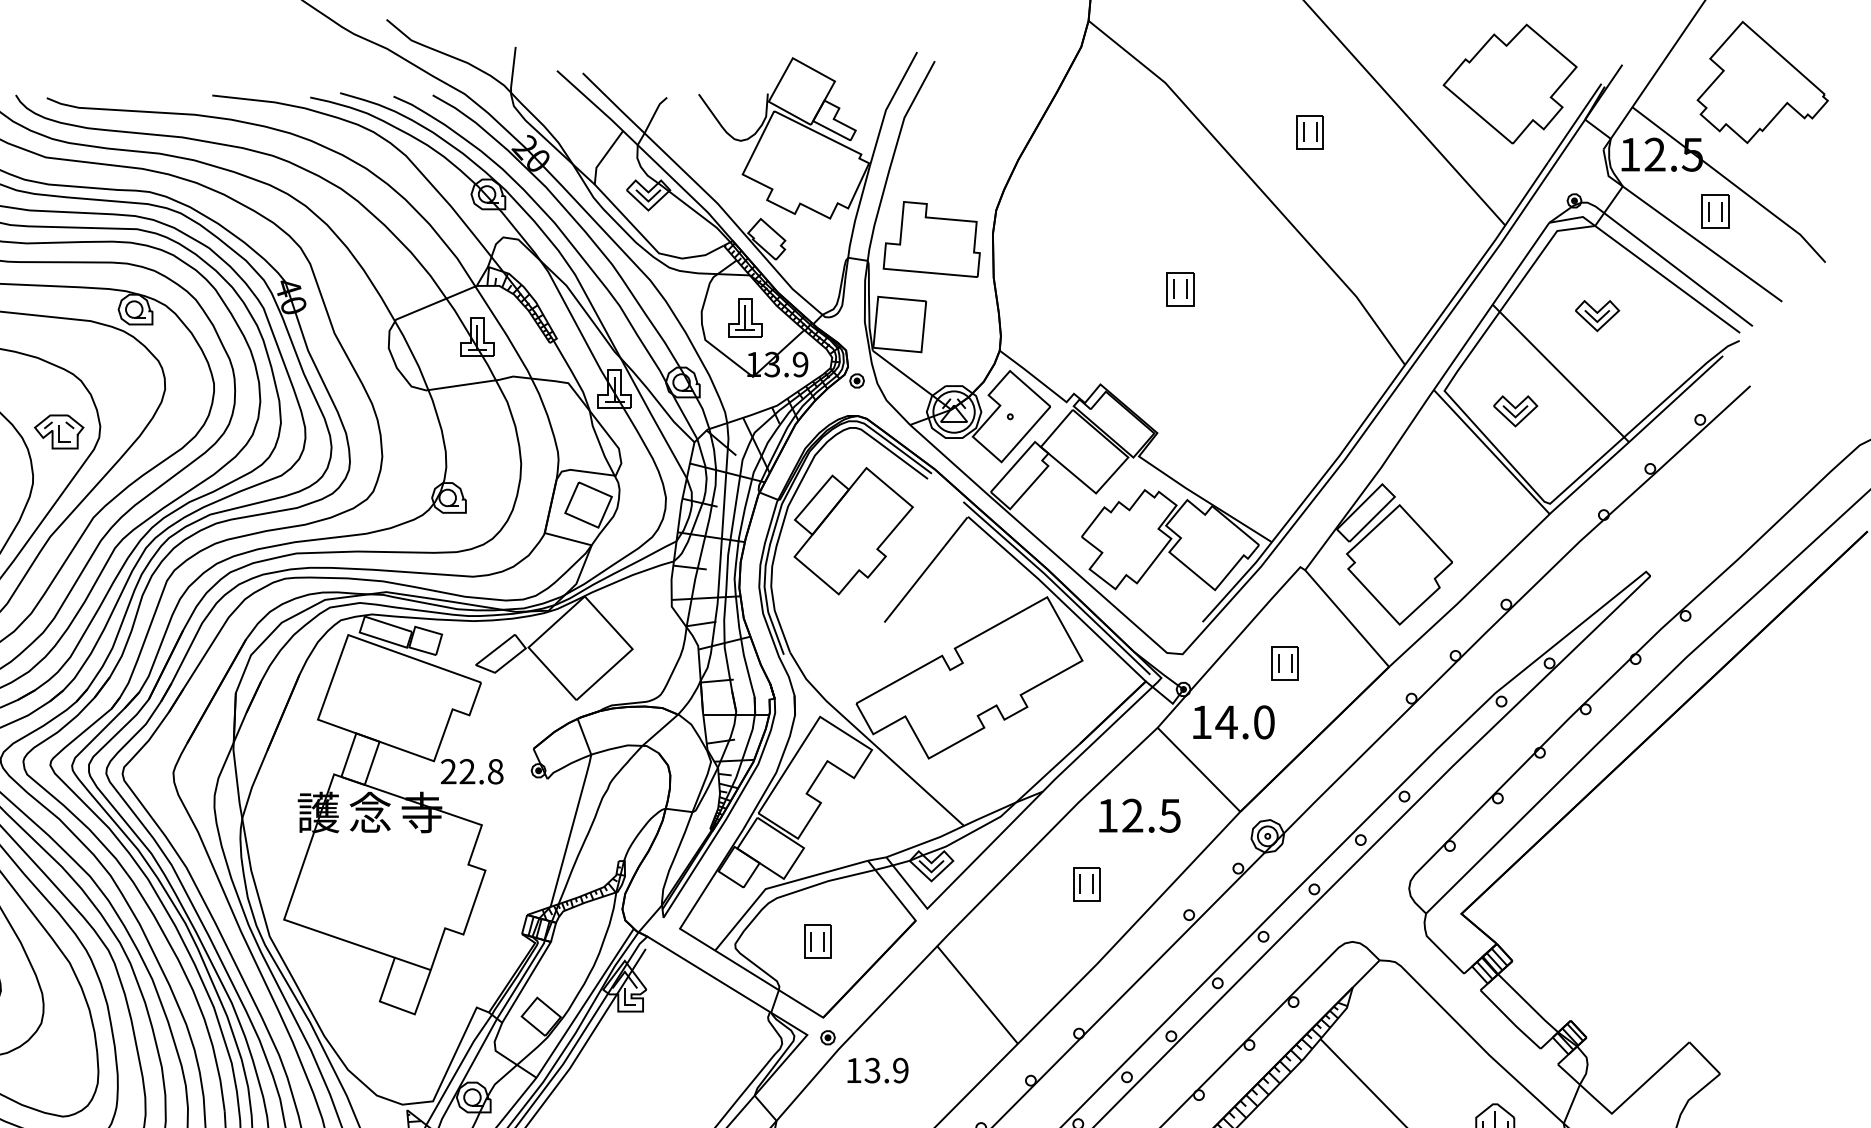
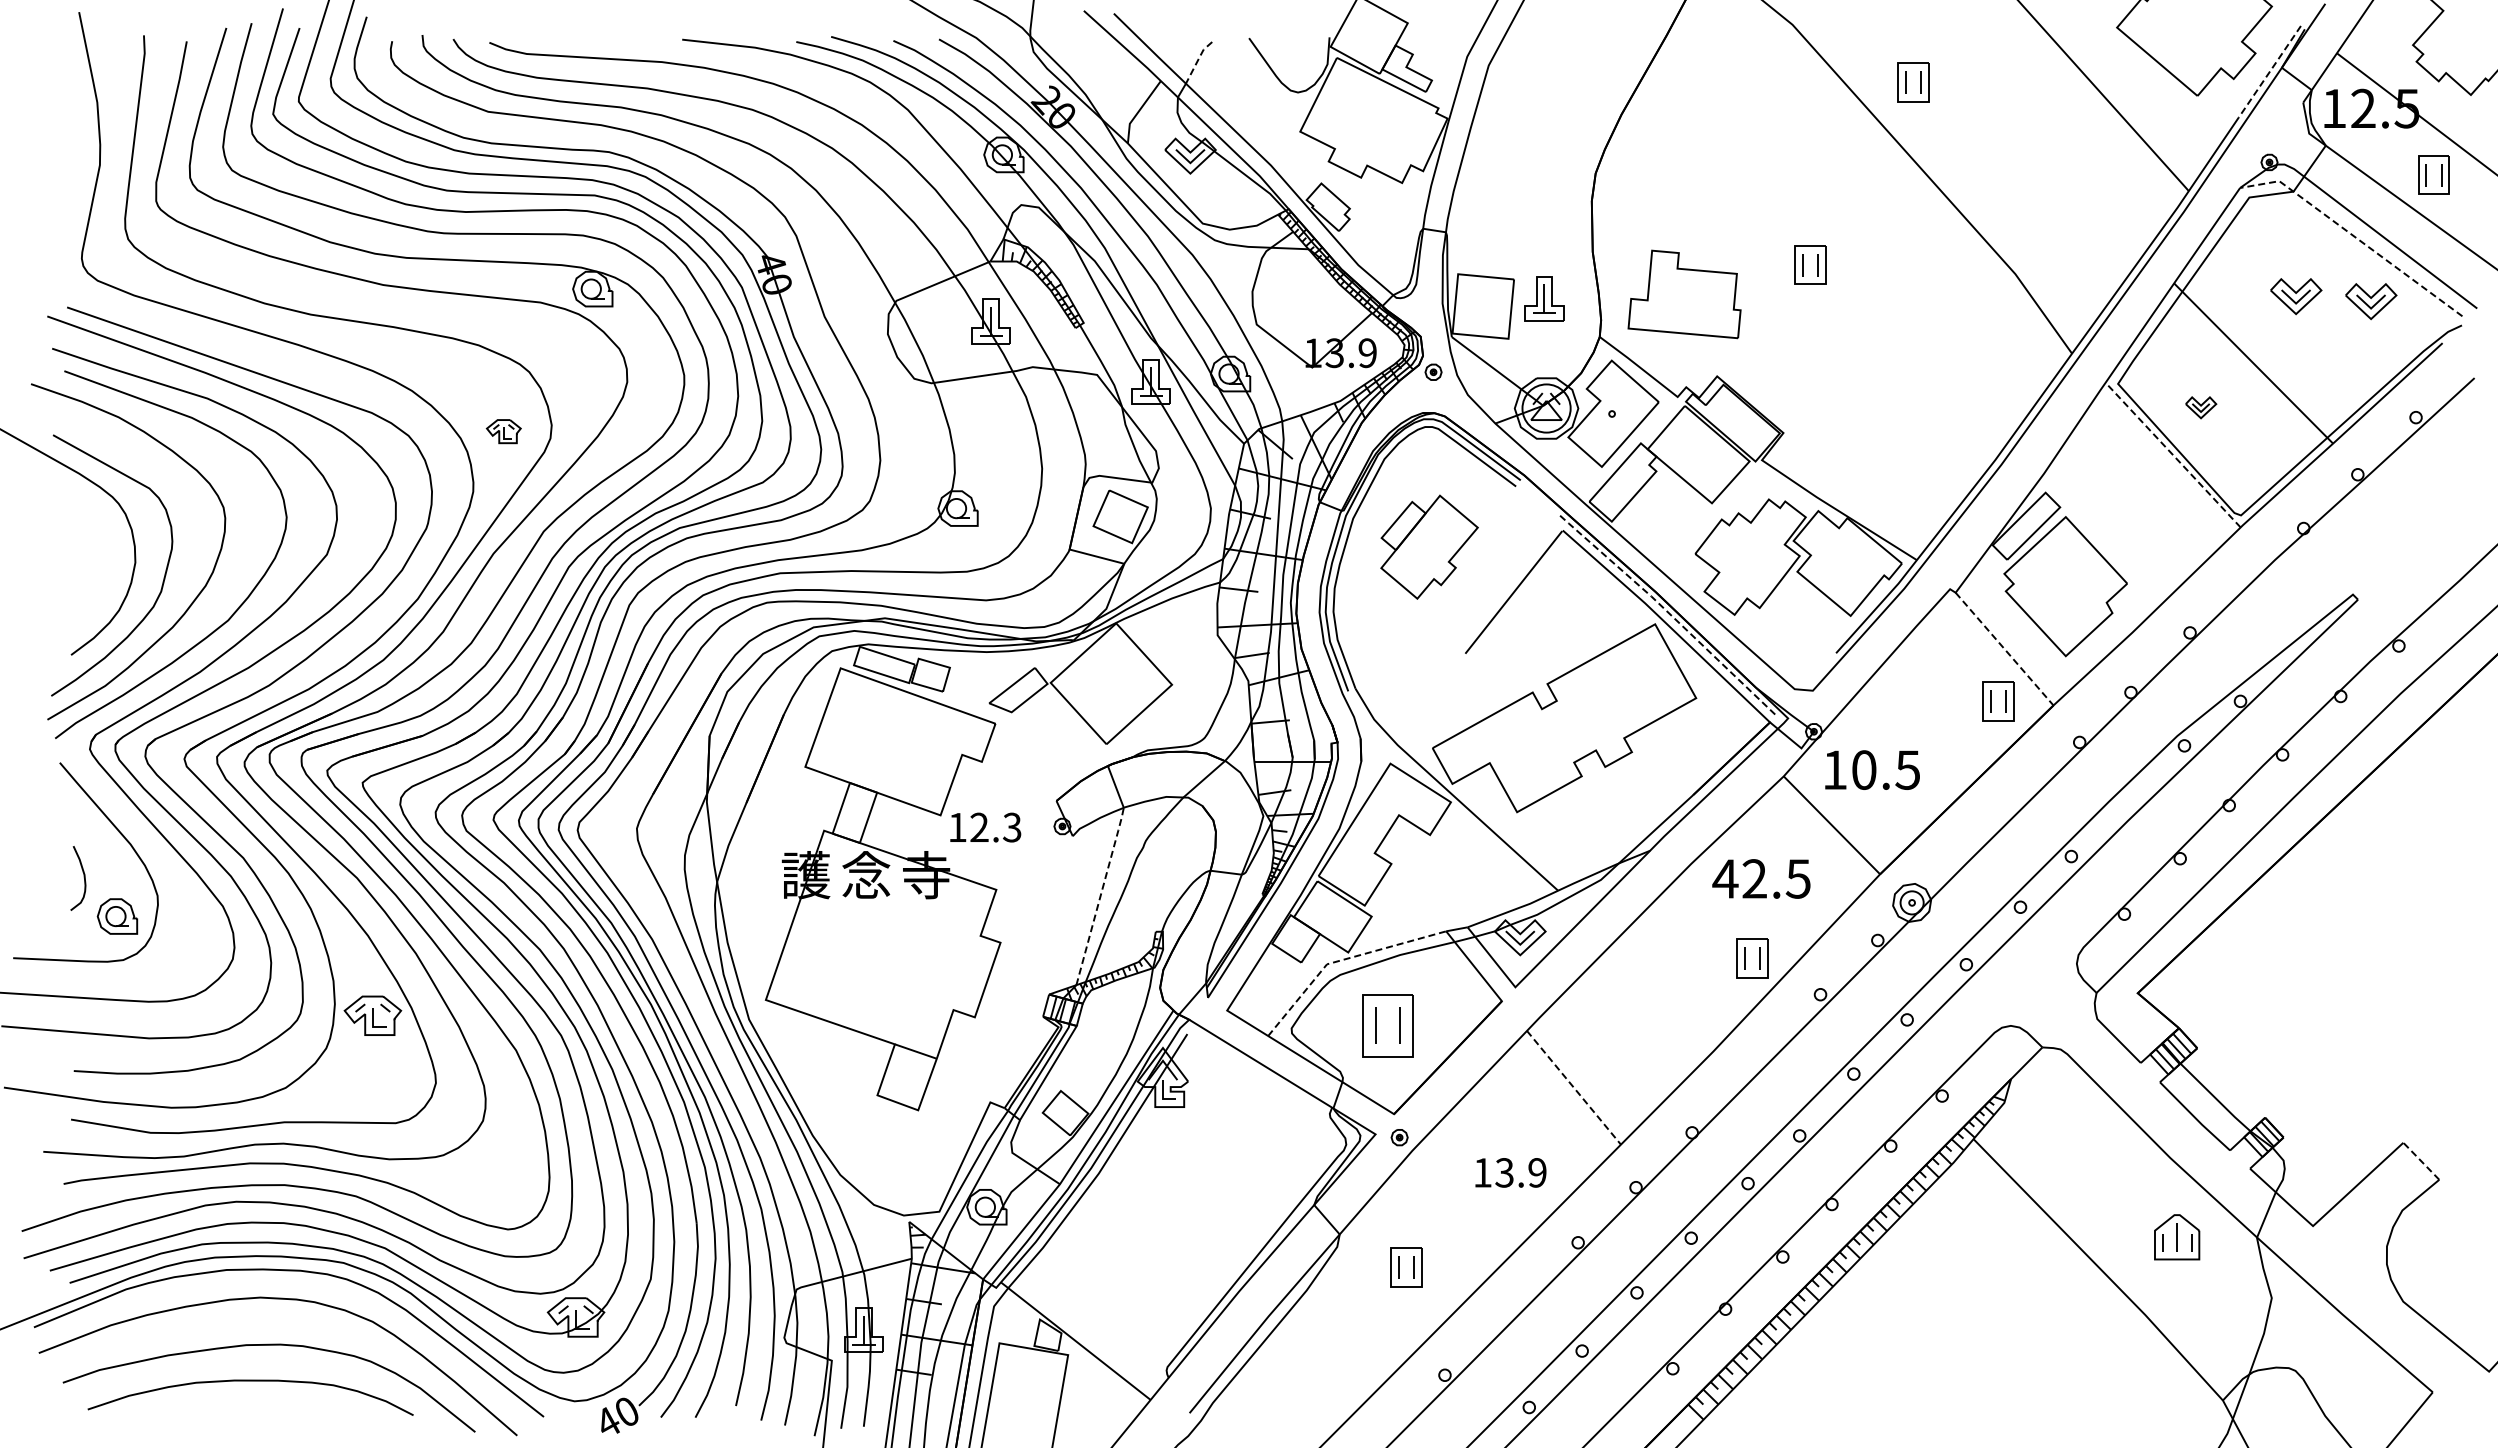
line: (654, 113) -> (1197, 60), solid -> dashed
line: (1574, 123) -> (2269, 72), solid -> dashed
part: (1310, 132) -> (1913, 82), moved
part: (931, 239) -> (1684, 294), moved
line: (1647, 264) -> (2354, 236), solid -> dashed
part: (745, 317) -> (1544, 298), moved
part: (1662, 320) -> (2371, 301), added
part: (1516, 411) -> (2201, 407), size x0.6
part: (58, 431) -> (503, 431), size x0.6
line: (1492, 452) -> (2173, 455), solid -> dashed
part: (853, 530) -> (1429, 546), size x0.7
line: (1057, 585) -> (1666, 610), solid -> dashed
line: (1347, 618) -> (2004, 649), solid -> dashed
part: (1285, 663) -> (1998, 701), moved
text: (1244, 721) -> (1885, 769), 14.0 -> 10.5
text: (471, 771) -> (984, 827), 22.8 -> 12.3
text: (1107, 815) -> (1725, 878), 12.5 -> 42.5
line: (571, 829) -> (1100, 894), solid -> dashed
part: (1087, 884) -> (1752, 958), moved
line: (778, 885) -> (1341, 960), solid -> dashed
part: (817, 941) -> (1387, 1025), size x1.6
line: (977, 994) -> (1573, 1087), solid -> dashed
line: (1704, 1058) -> (2421, 1161), solid -> dashed
text: (877, 1070) -> (1510, 1172), moved

